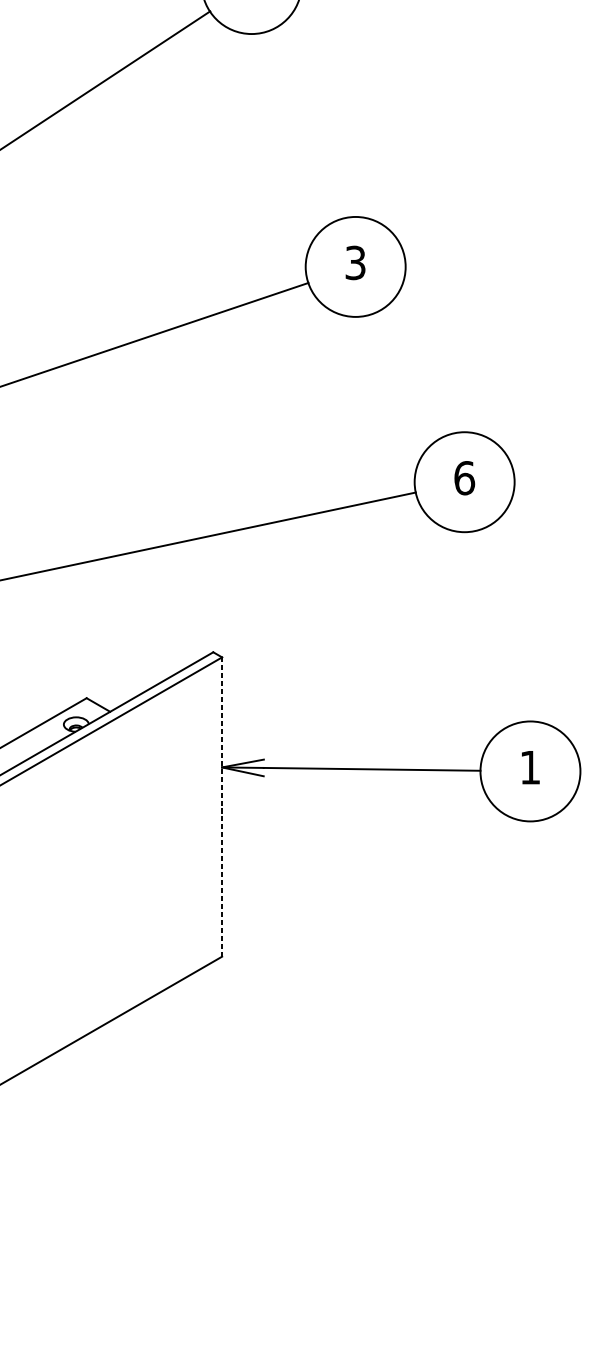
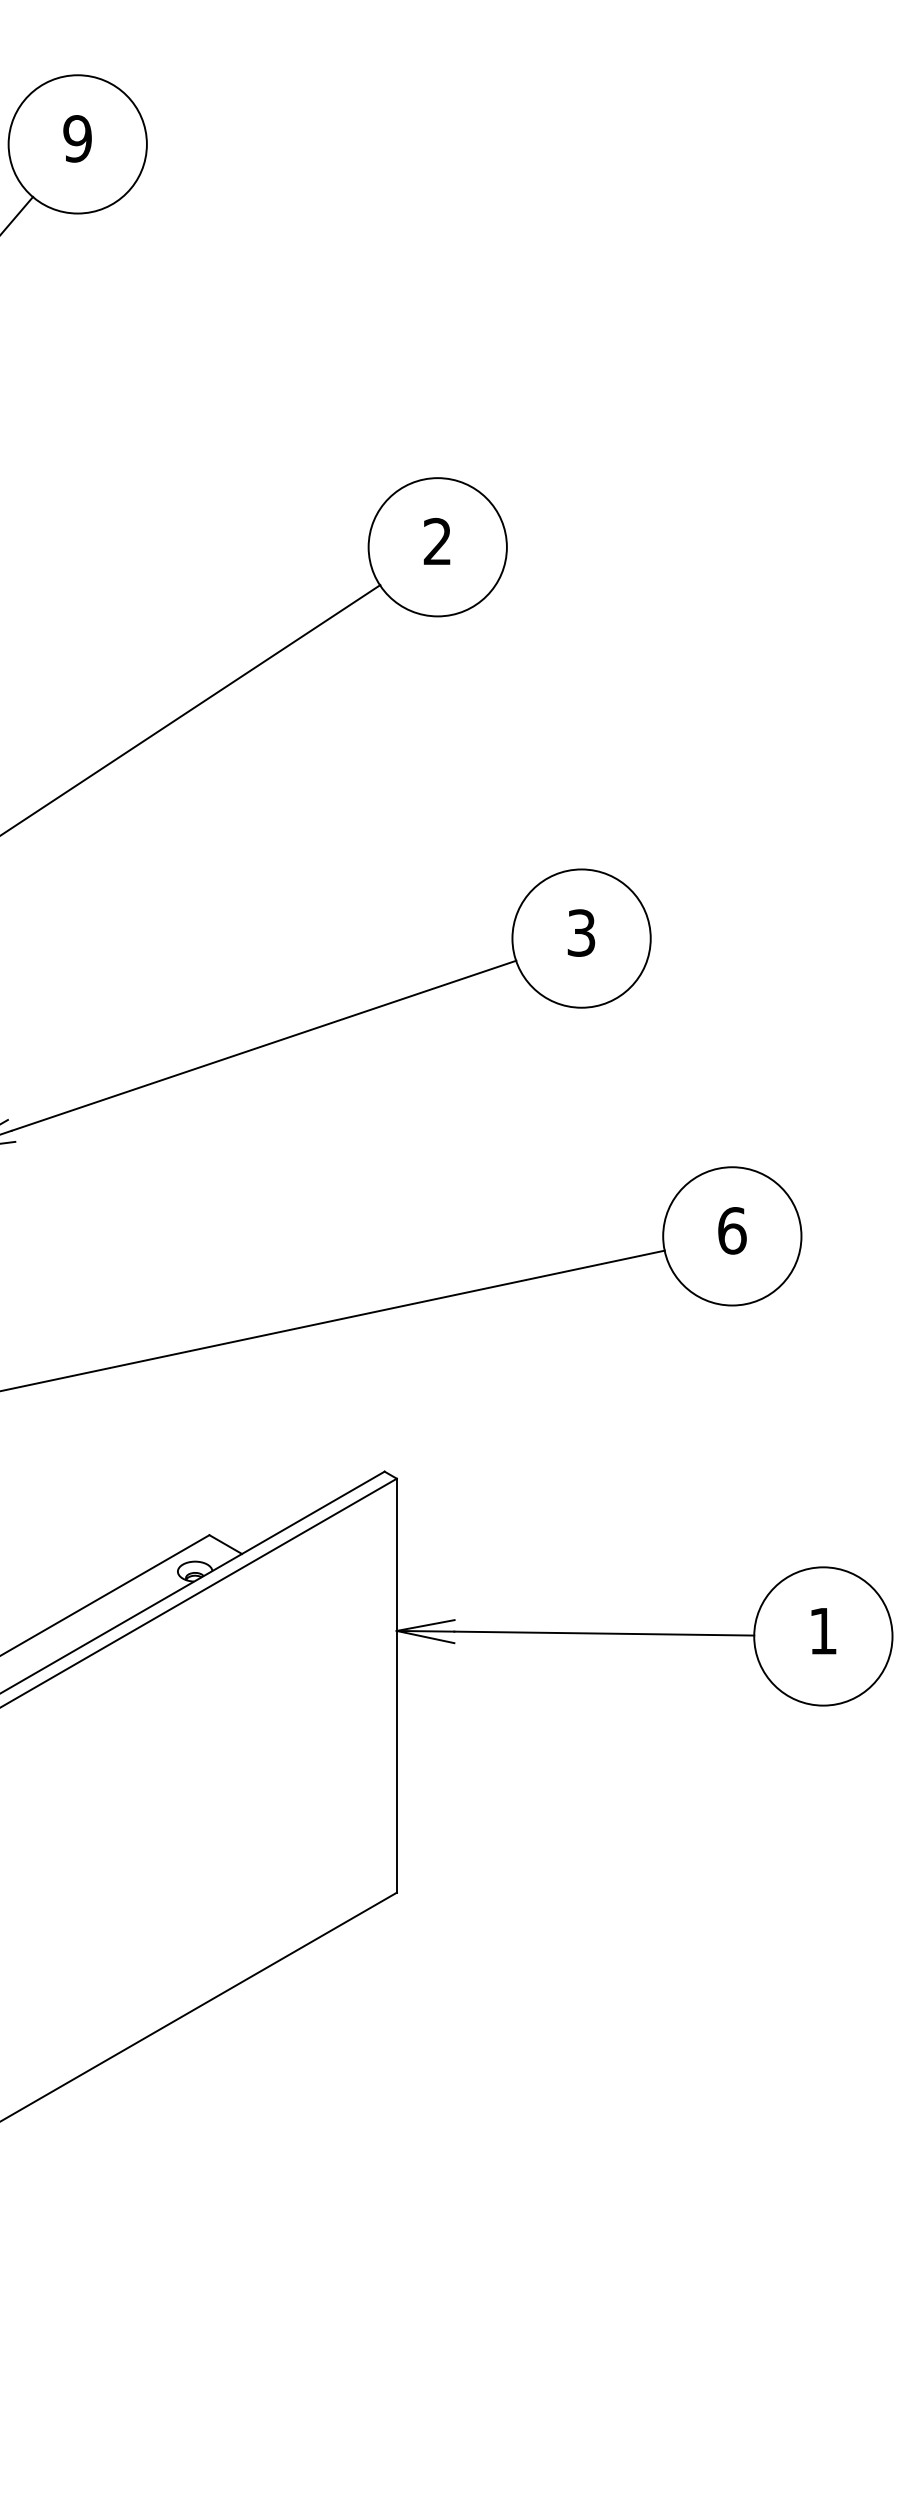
line: (221, 806) -> (396, 1685), dashed -> solid

